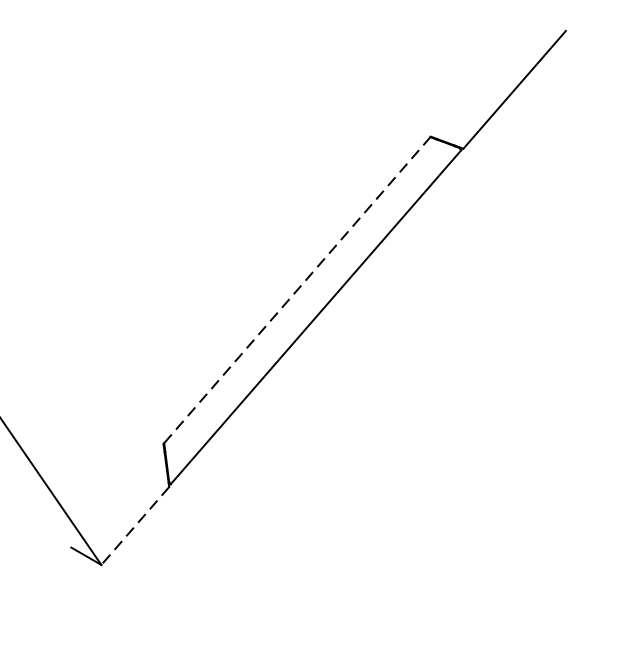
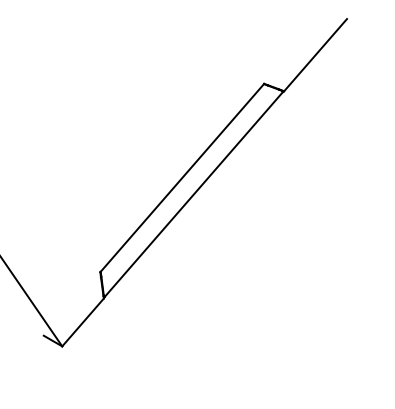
line: (297, 291) -> (182, 178), dashed -> solid
line: (136, 525) -> (83, 322), dashed -> solid

